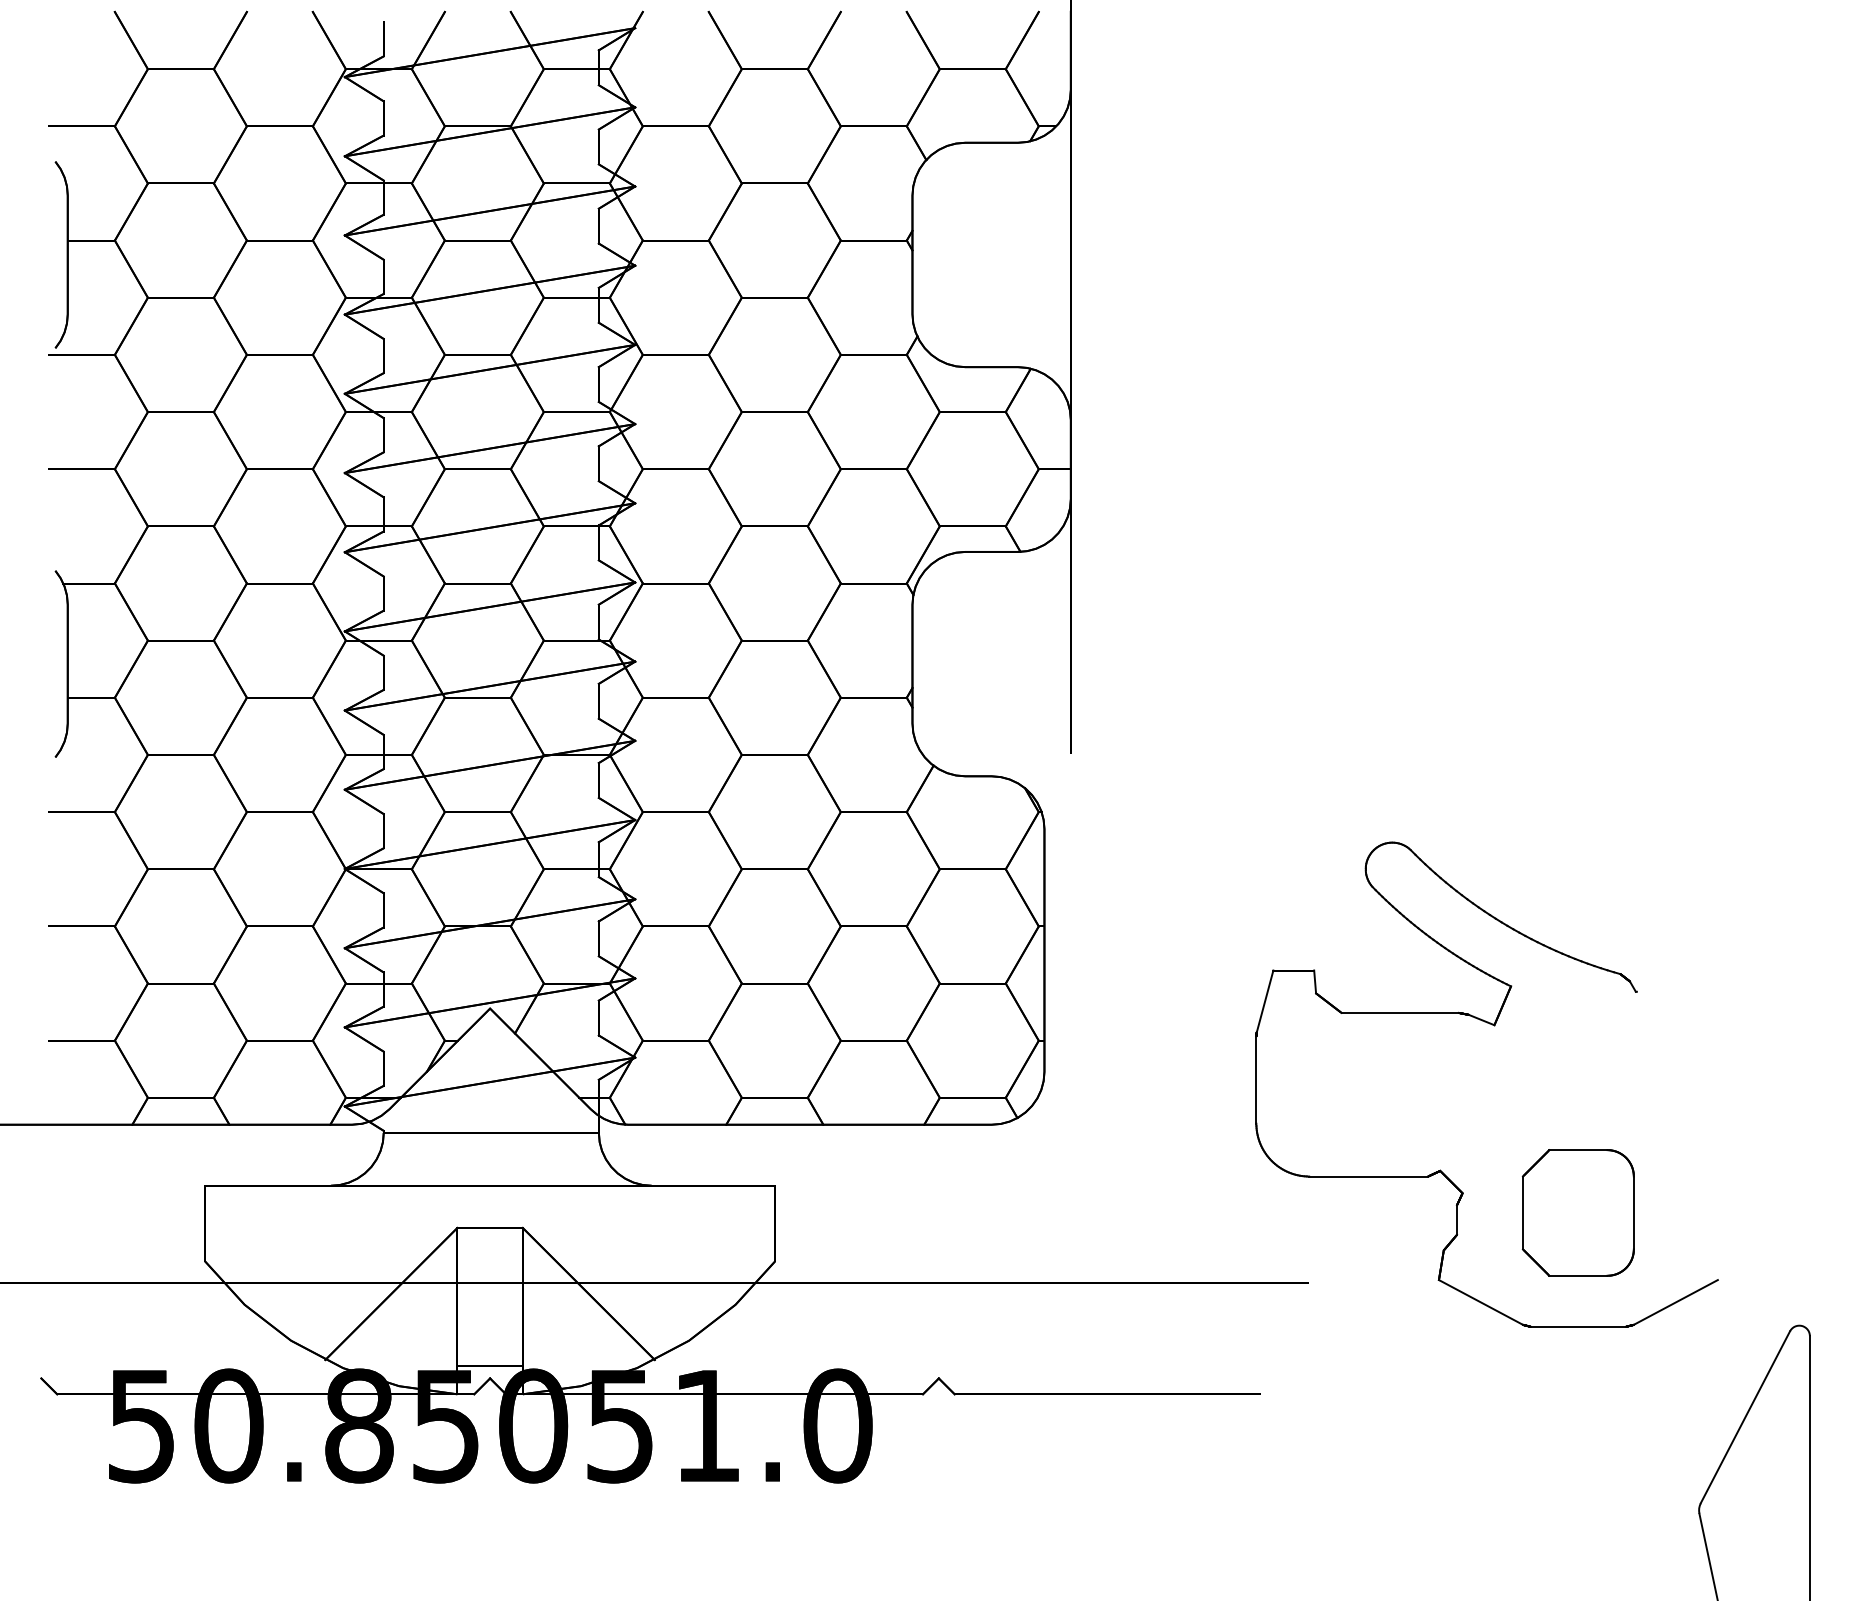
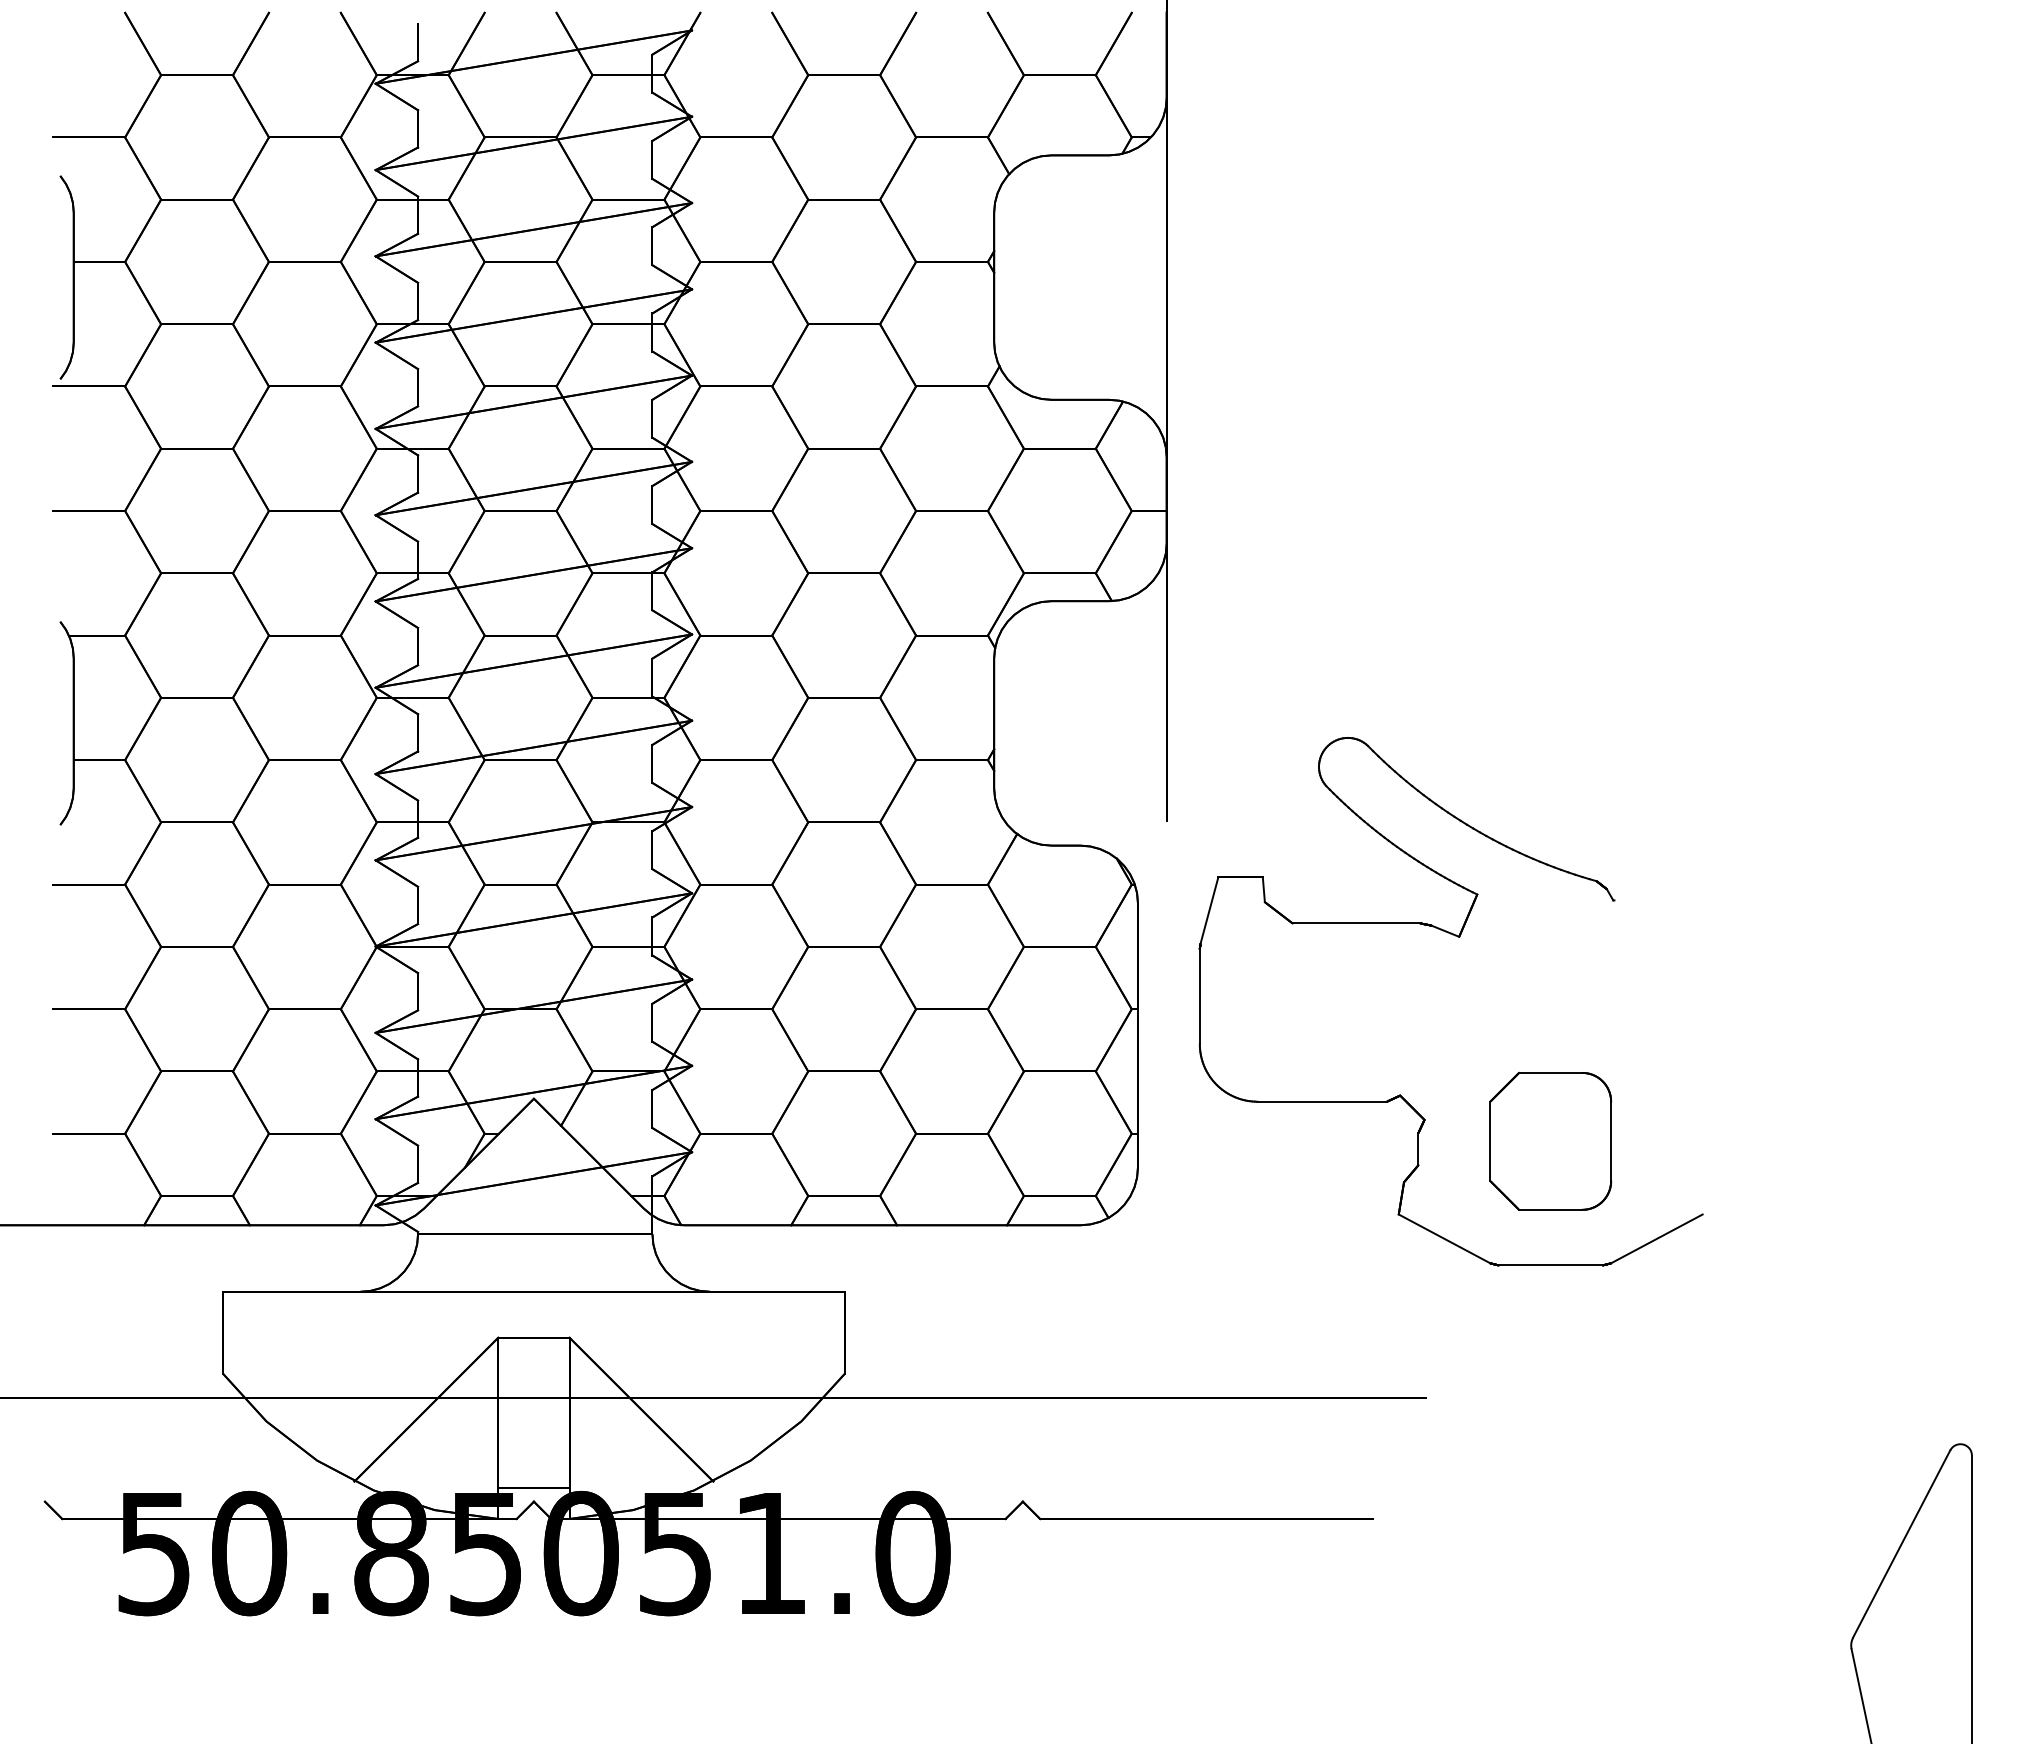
part: (1492, 1025) -> (1457, 937), moved

